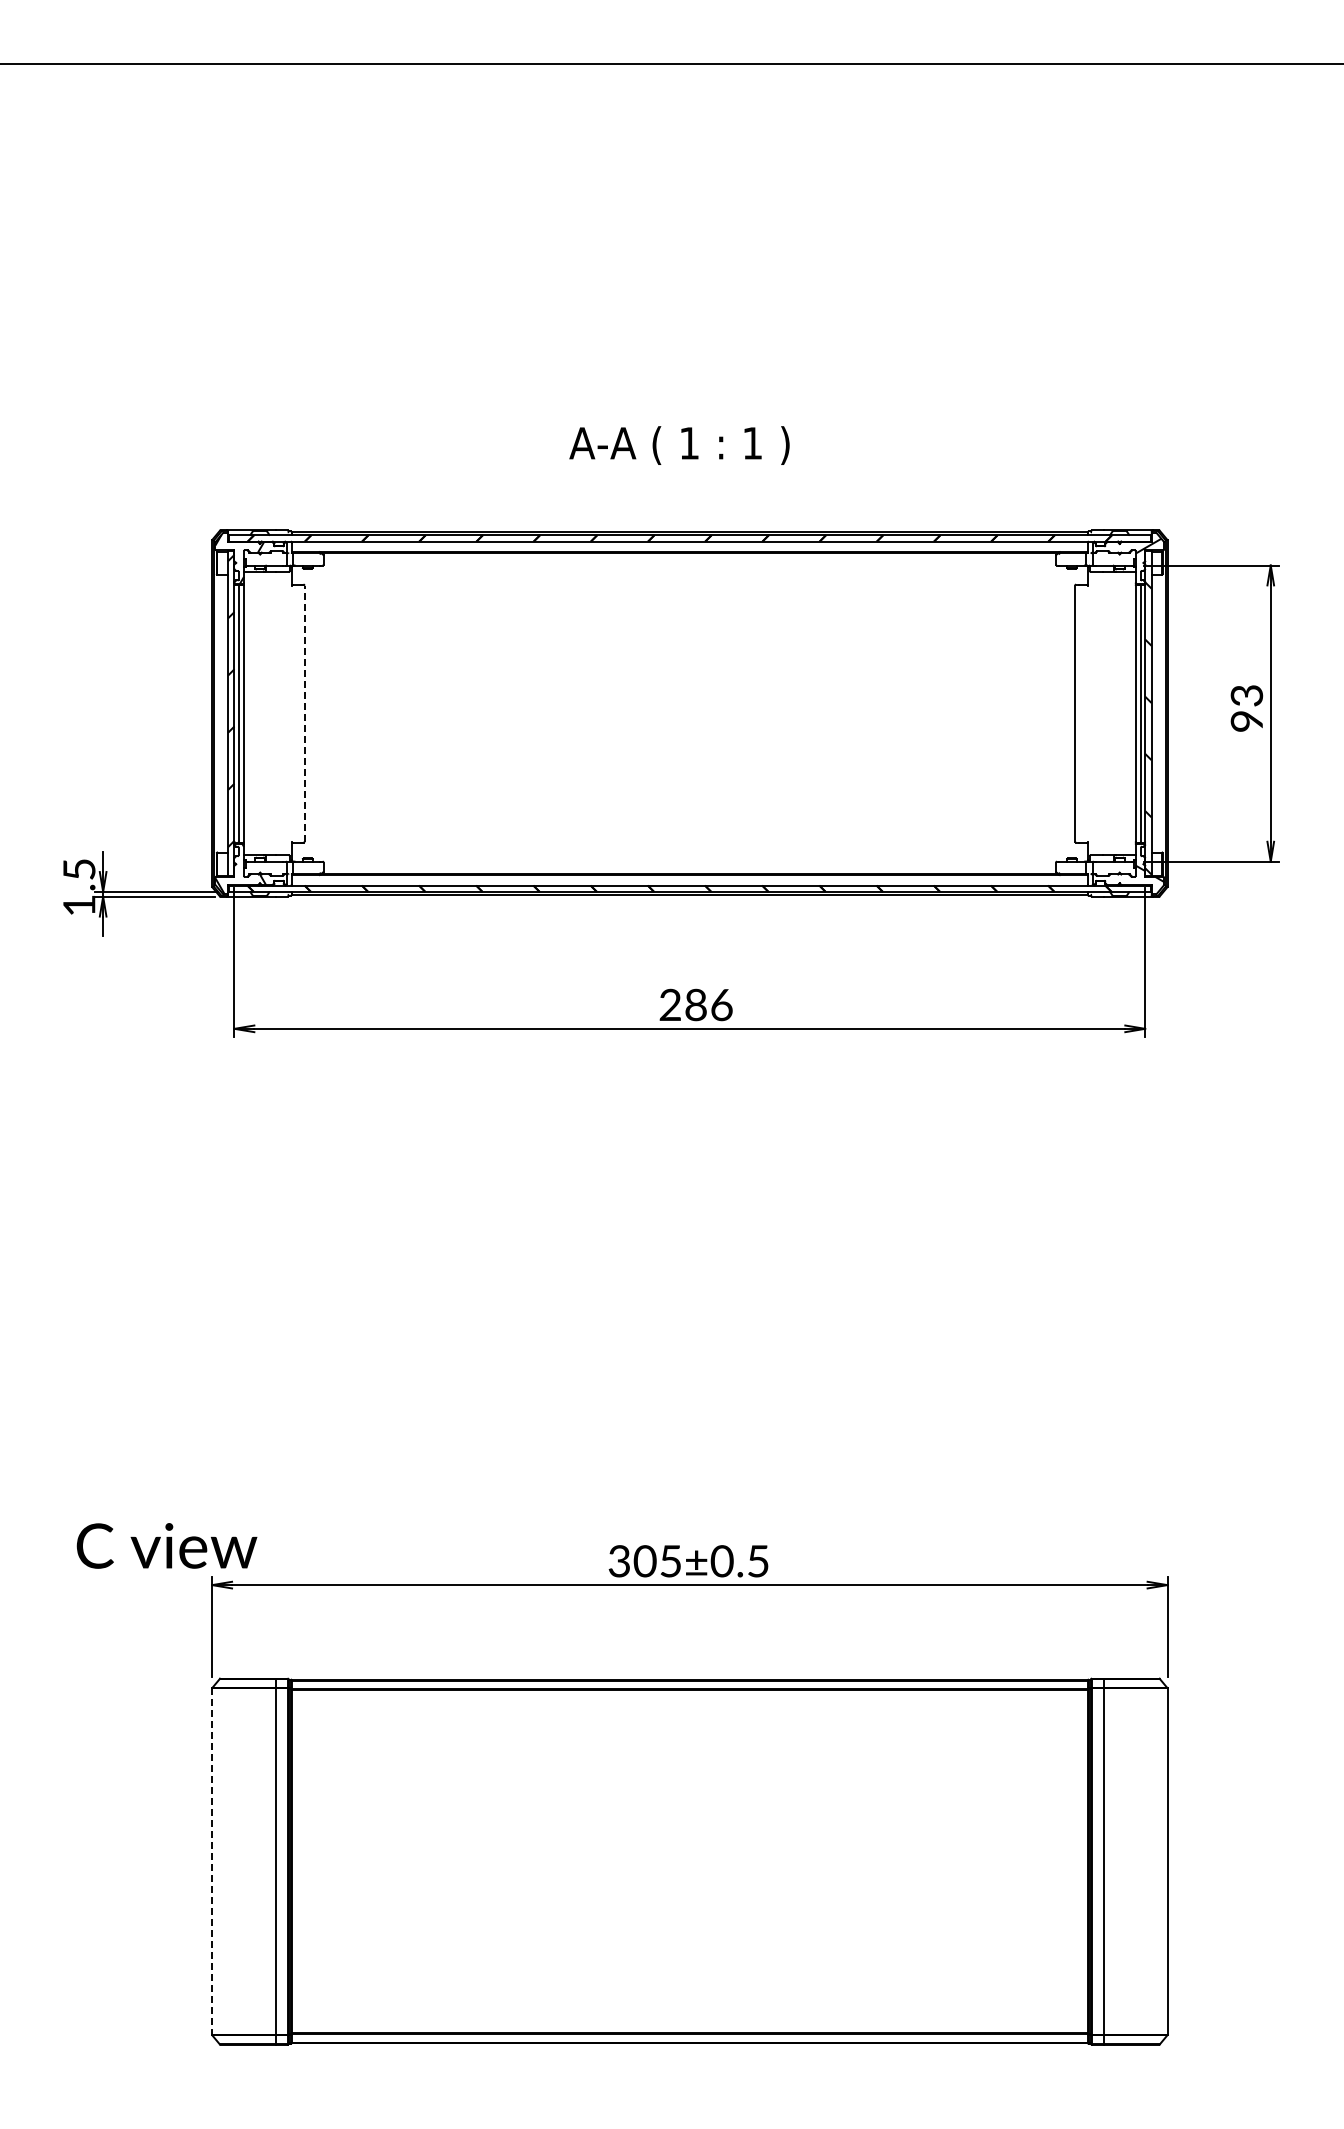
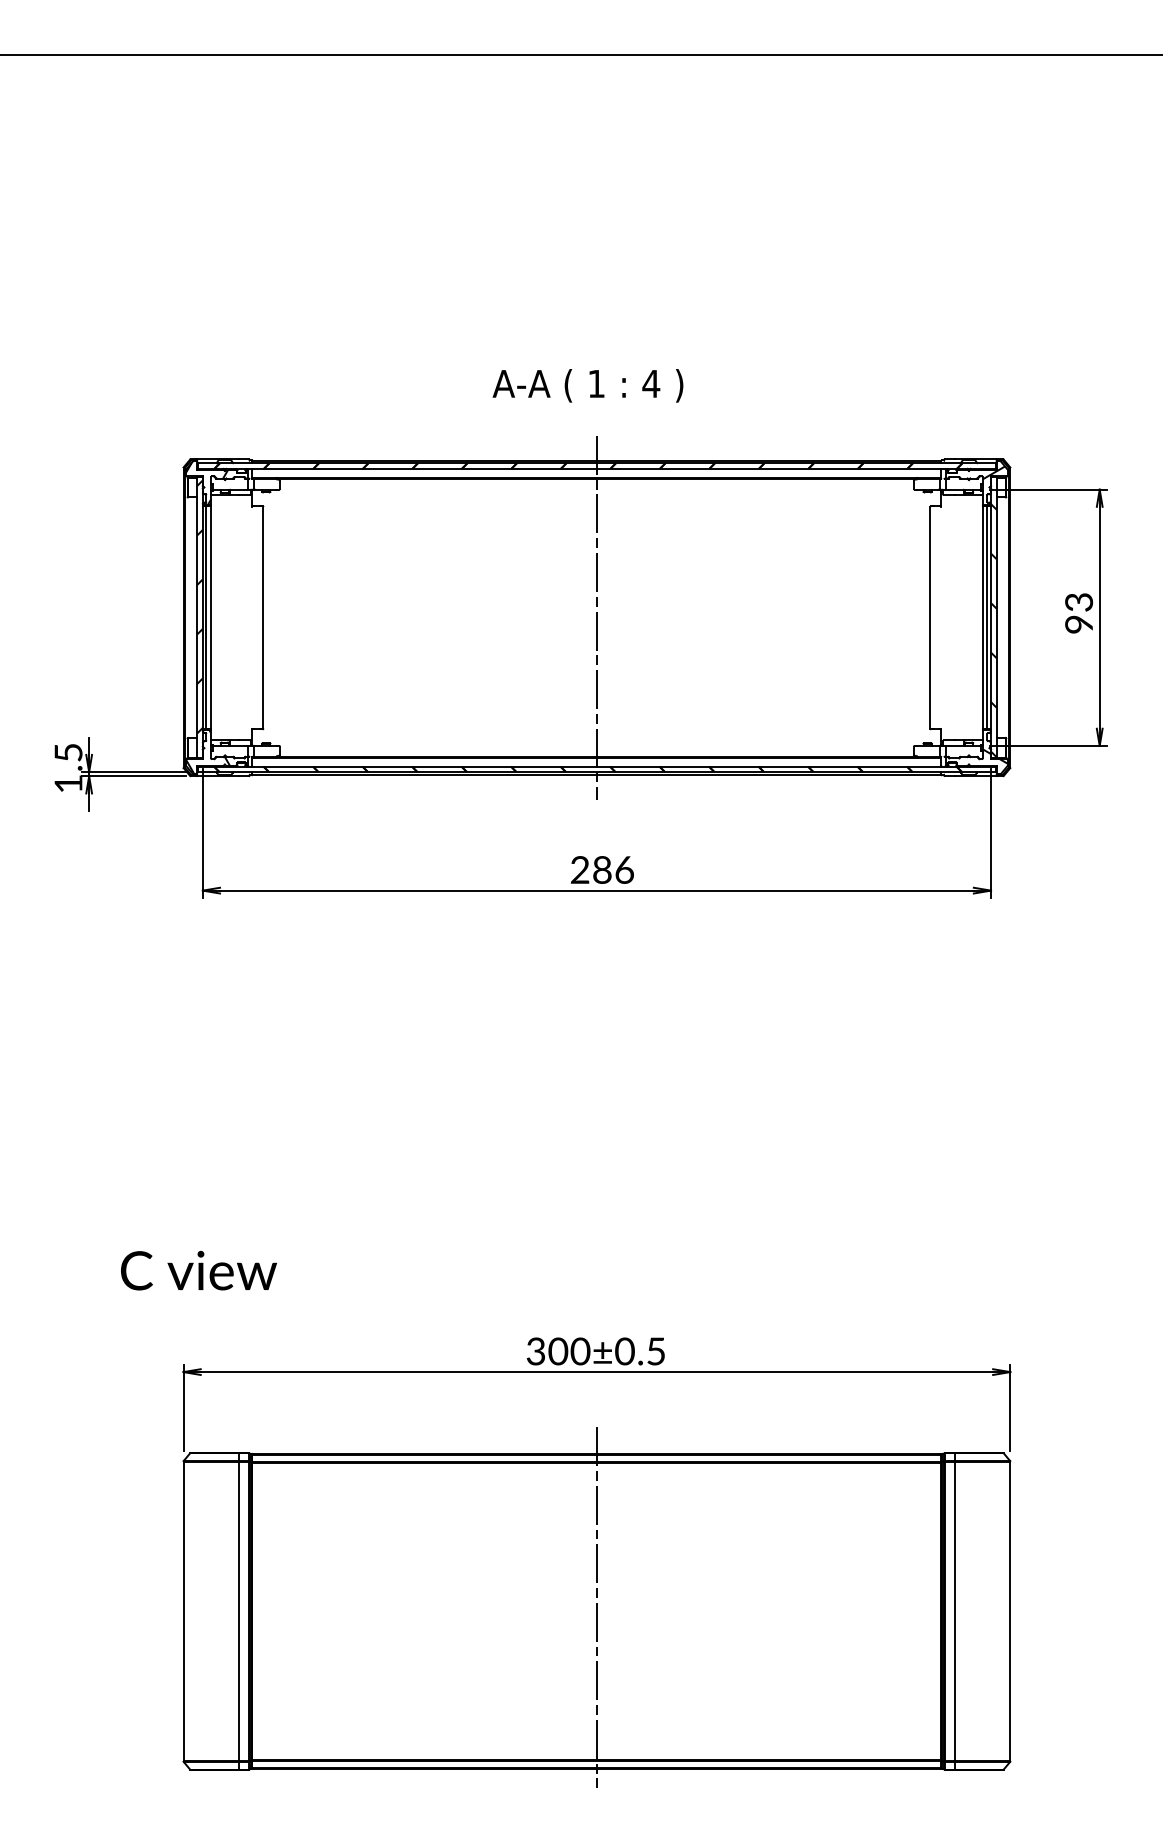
text: (752, 443) -> (651, 384), 1 -> 4
line: (304, 713) -> (263, 617), dashed -> solid
line: (689, 713) -> (596, 617), added
text: (166, 1545) -> (198, 1270), moved
text: (670, 1561) -> (580, 1351), 305±0.5 -> 300±0.5
line: (689, 1856) -> (596, 1606), added
line: (212, 1862) -> (183, 1612), dashed -> solid

